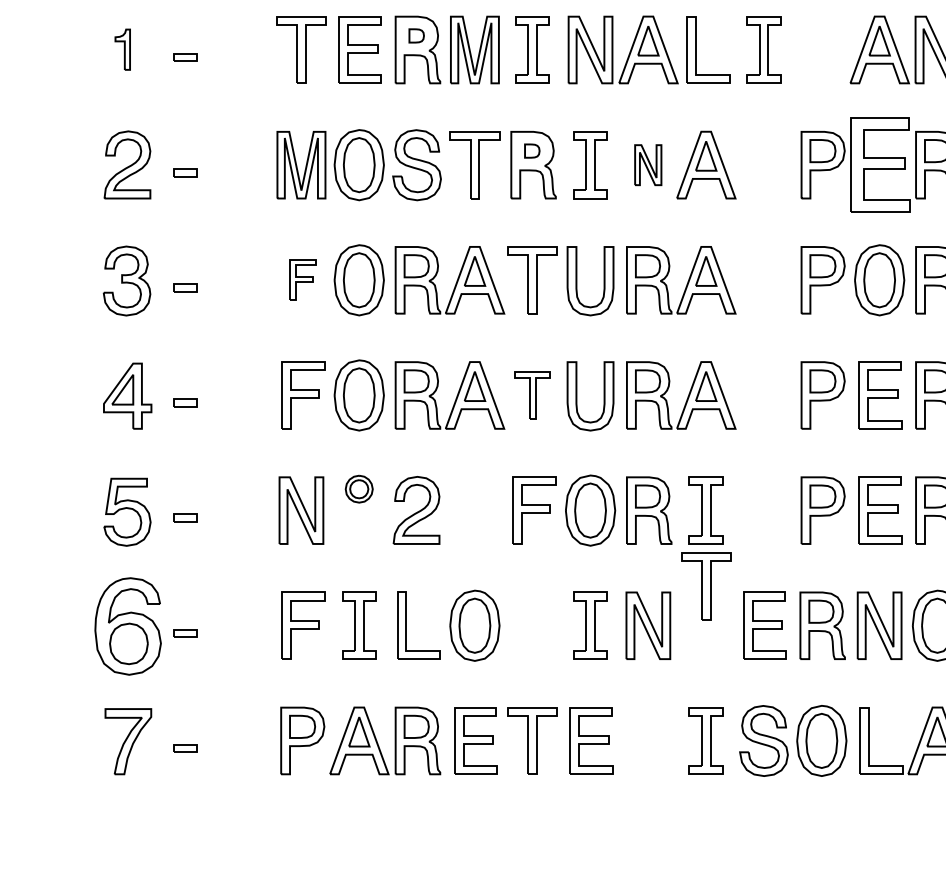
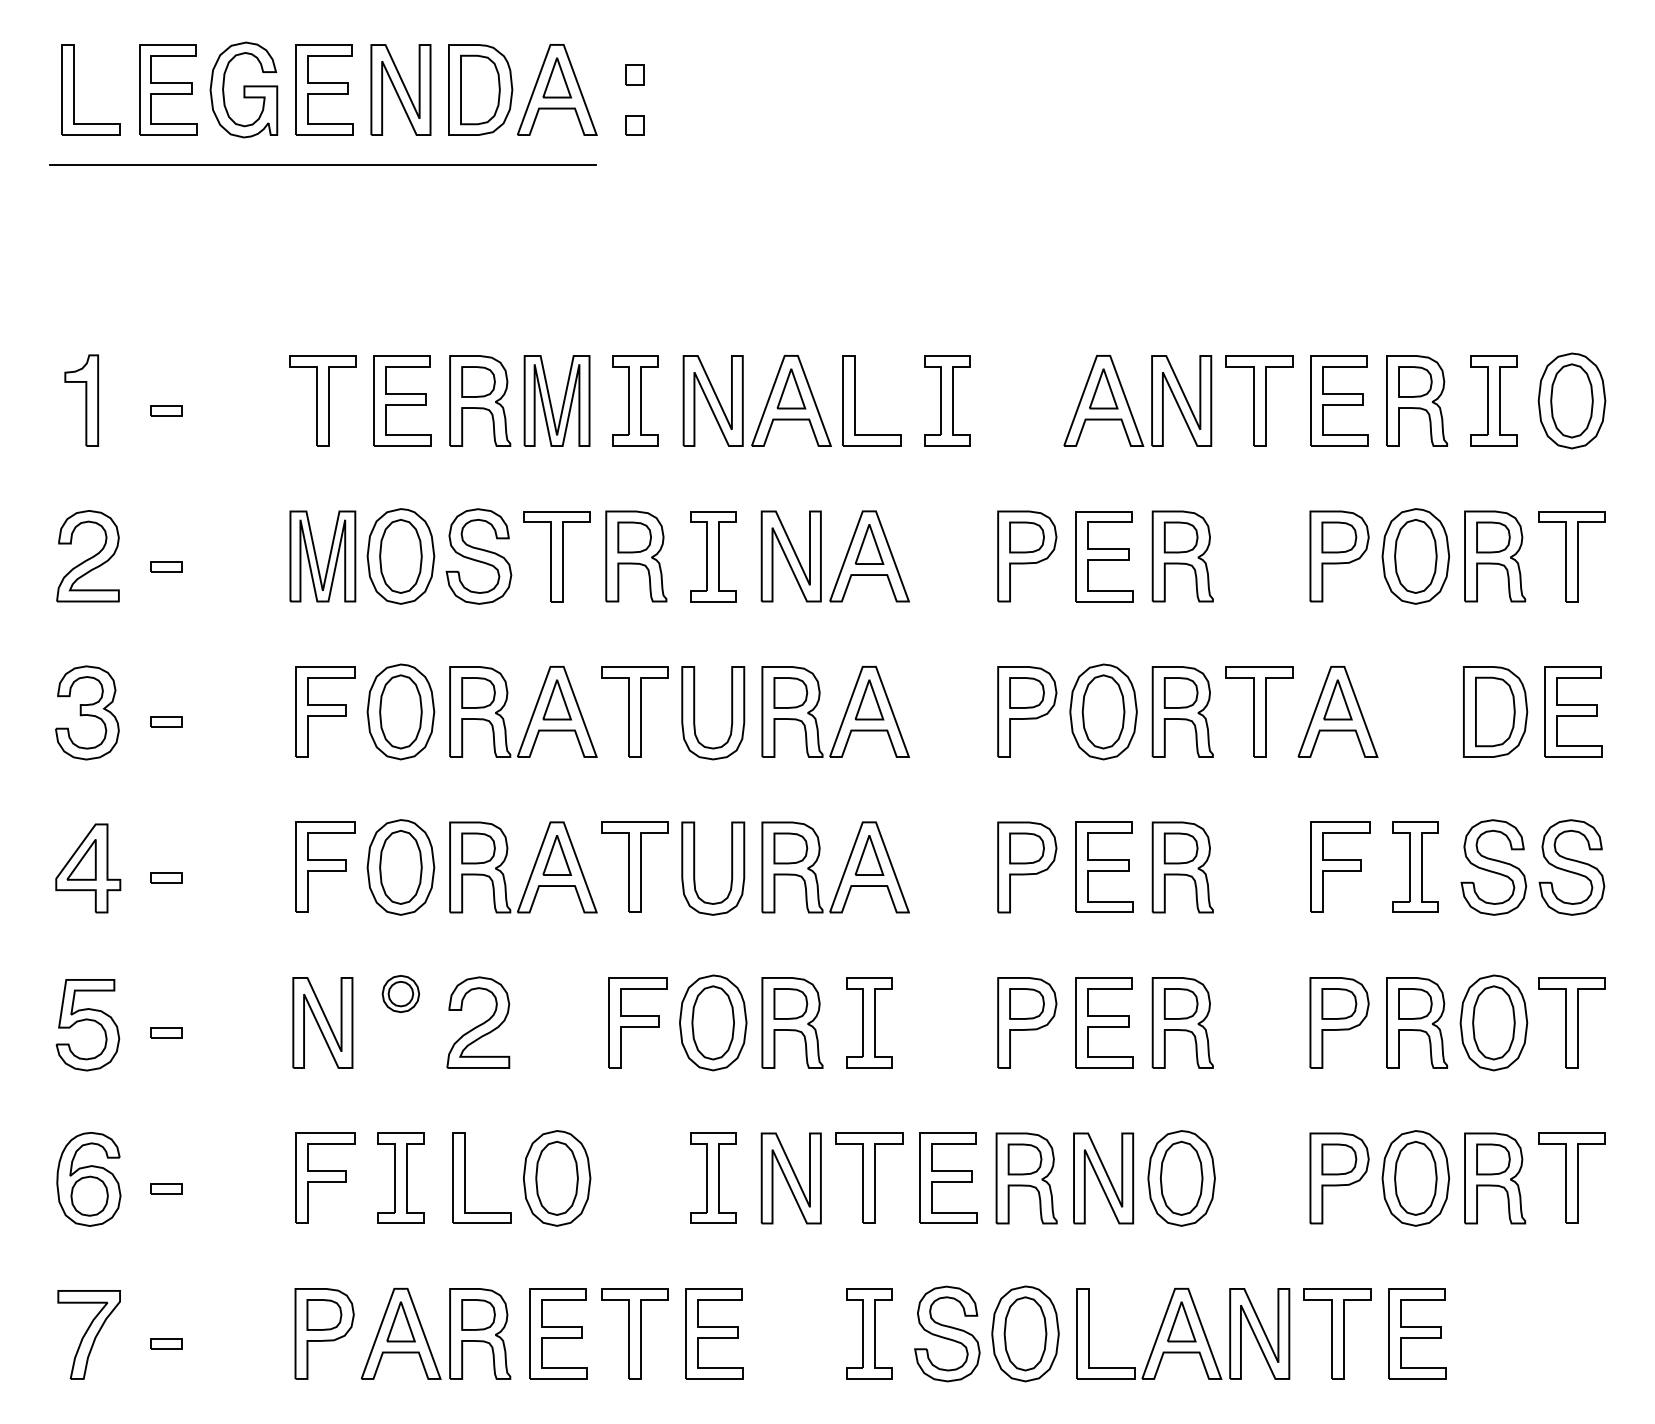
part: (416, 35) -> (478, 381), size x1.67
part: (122, 49) -> (81, 400), size x1.67
part: (532, 151) -> (634, 537), size x1.67
part: (647, 165) -> (790, 556), size x1.67
part: (880, 165) -> (1104, 556), size x0.71
part: (303, 279) -> (325, 711), size x1.67
part: (532, 394) -> (634, 866), size x1.43
part: (706, 585) -> (869, 1177), moved
part: (127, 626) -> (88, 1179), size x0.71

